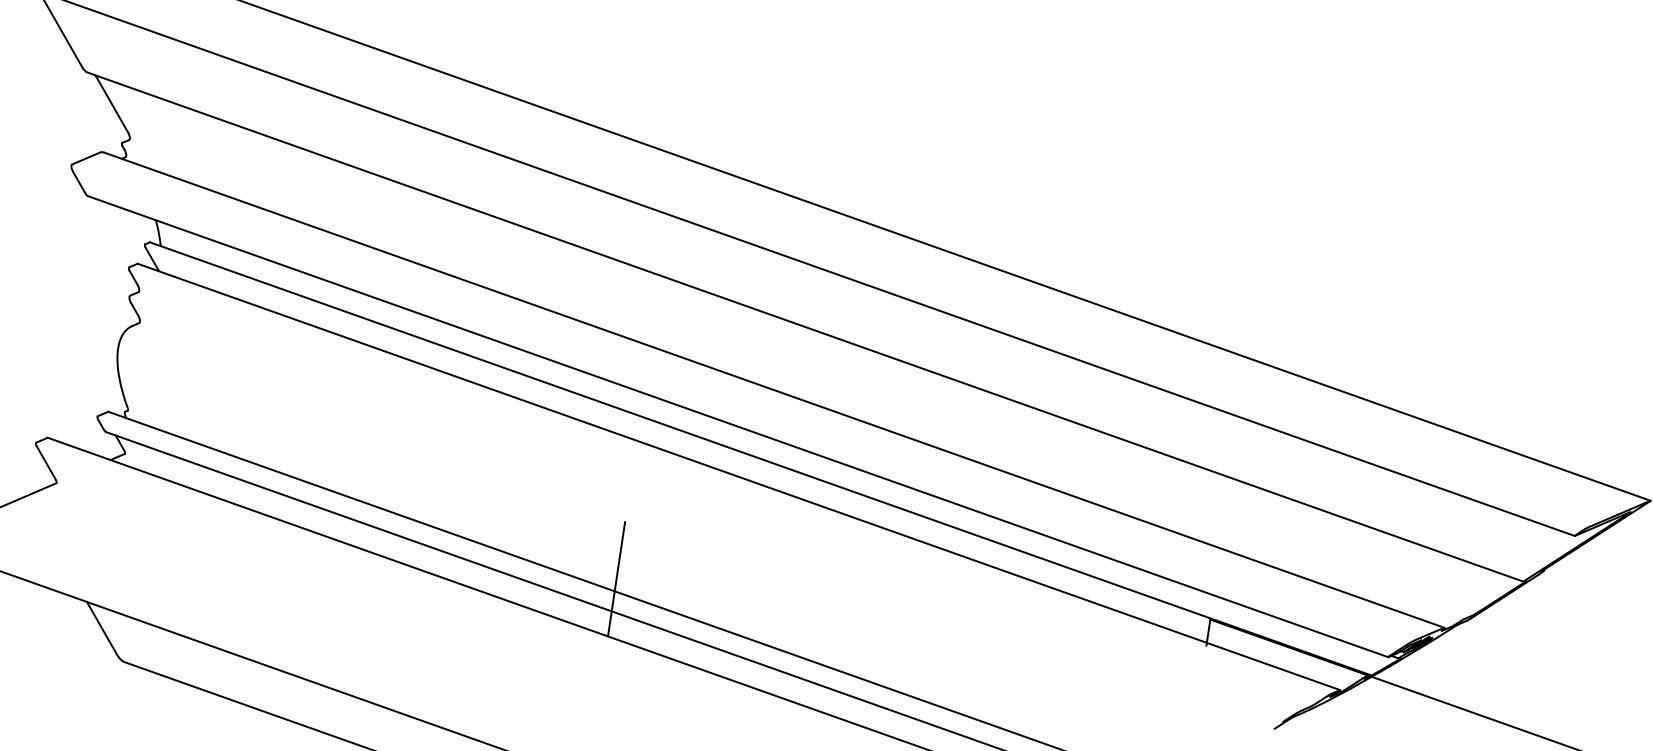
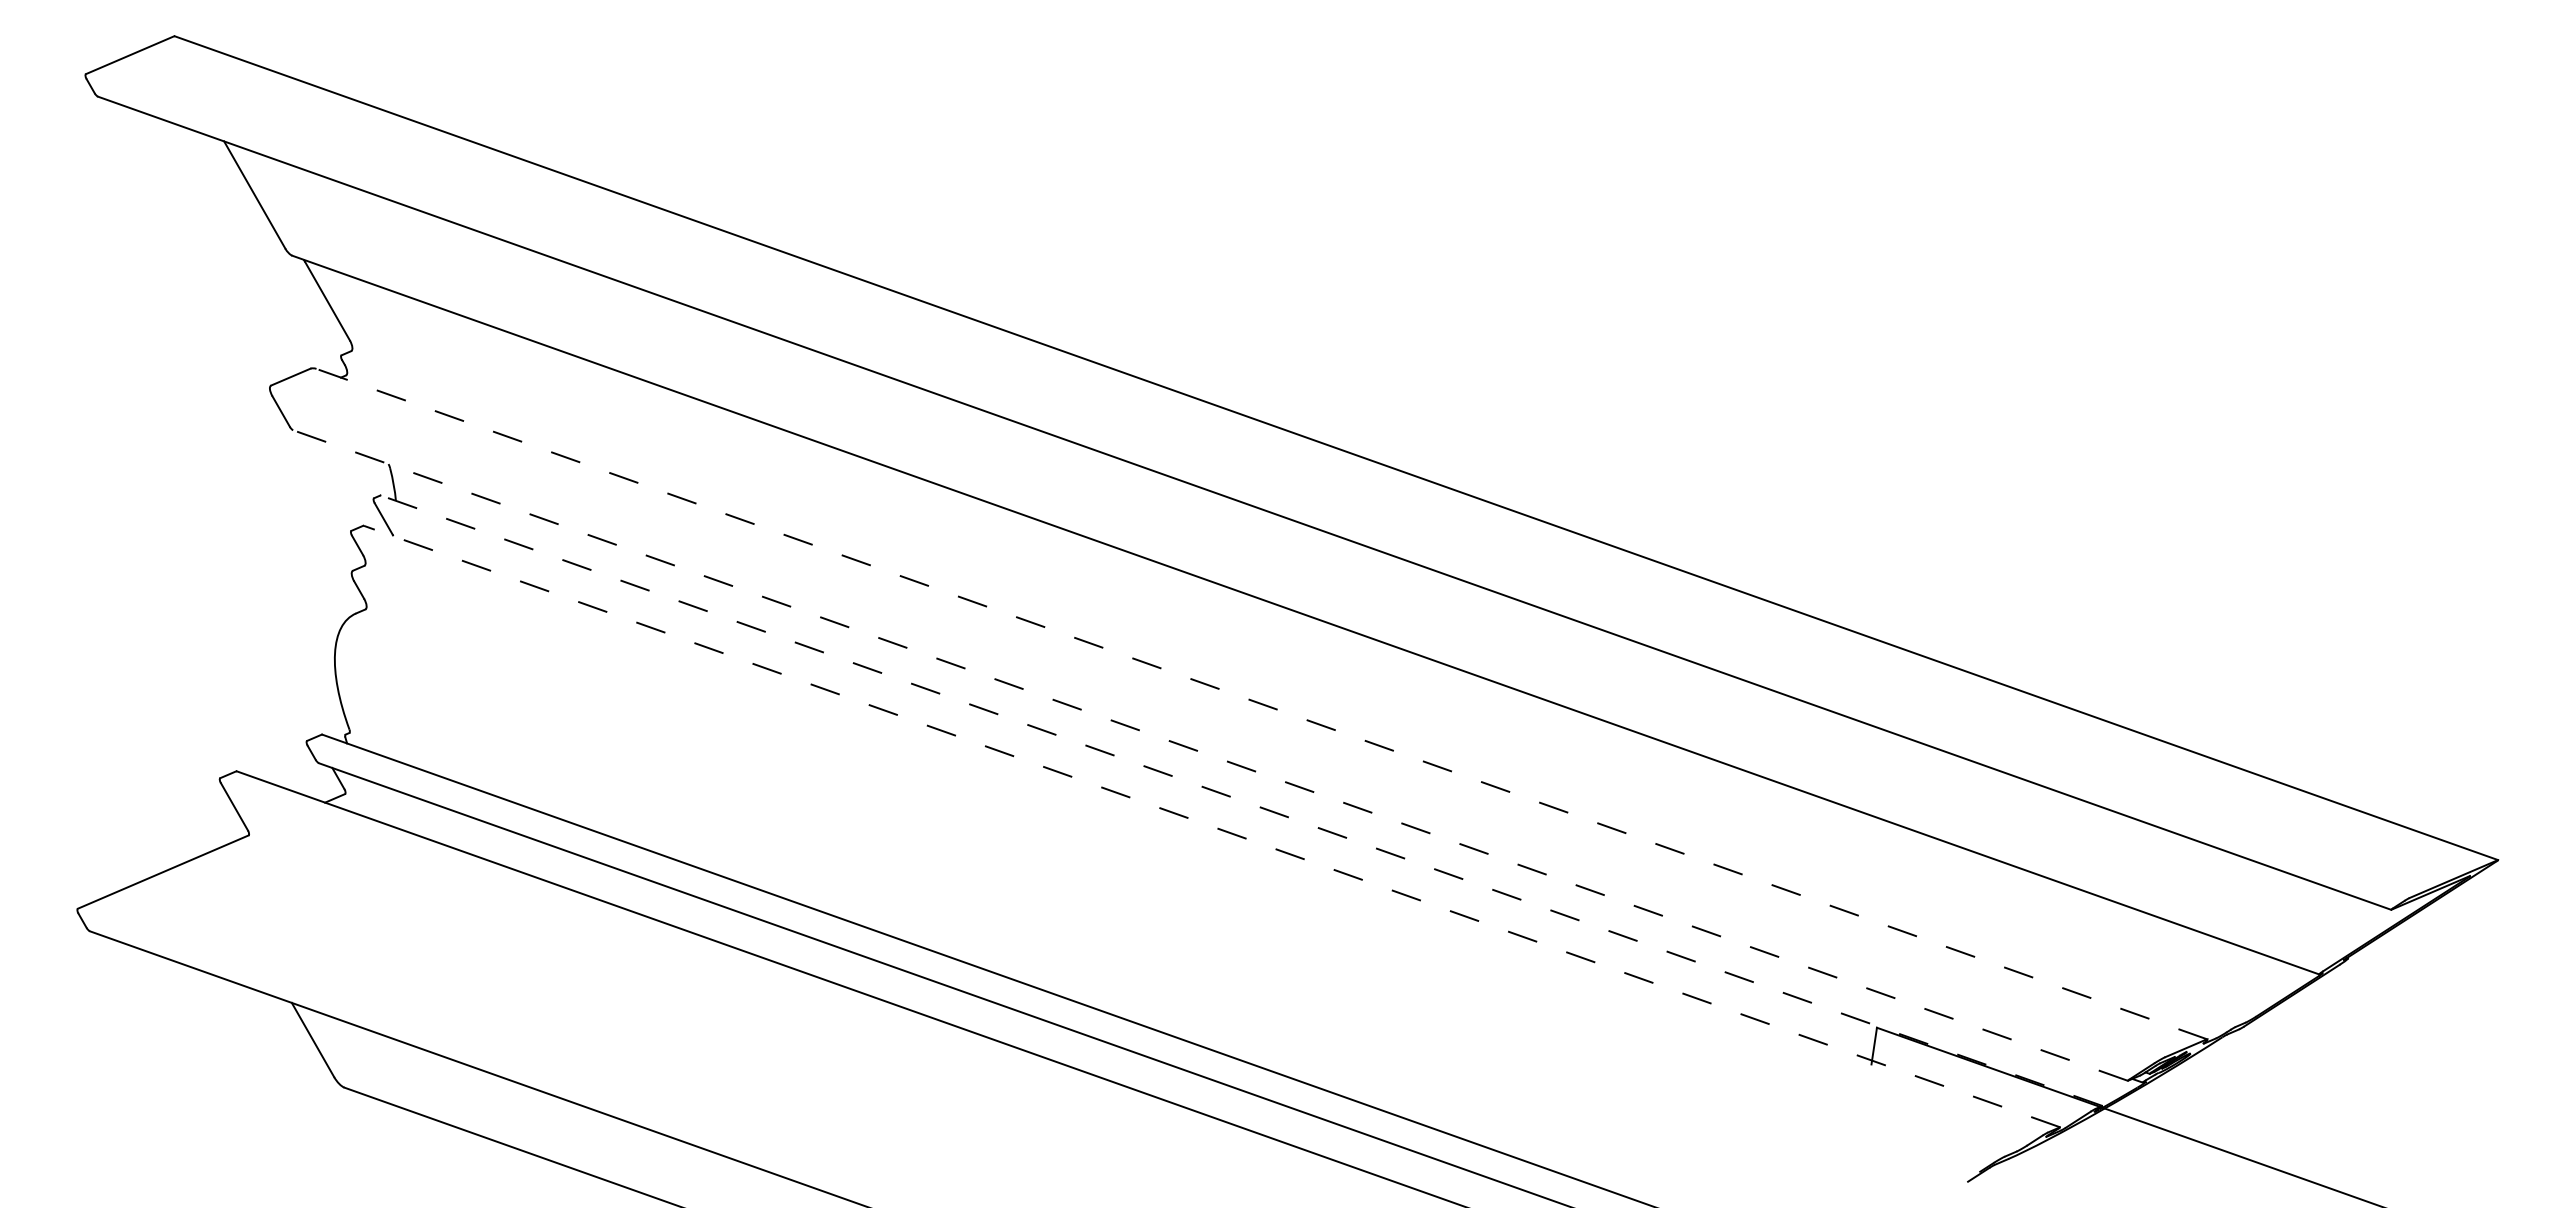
line: (774, 390) -> (1261, 704), solid -> dashed
line: (738, 426) -> (1210, 755), solid -> dashed
line: (759, 458) -> (1241, 800), solid -> dashed
line: (739, 476) -> (1212, 826), solid -> dashed
line: (616, 578) -> (1039, 970), removed

